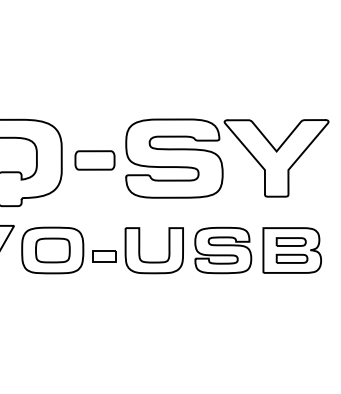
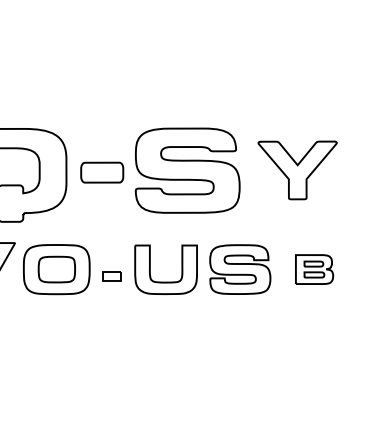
part: (276, 158) -> (297, 170), size x0.7
part: (292, 250) -> (314, 269), size x0.6
part: (104, 255) -> (112, 275), size x0.7

